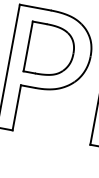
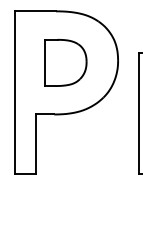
part: (50, 50) -> (65, 62), size x0.7

